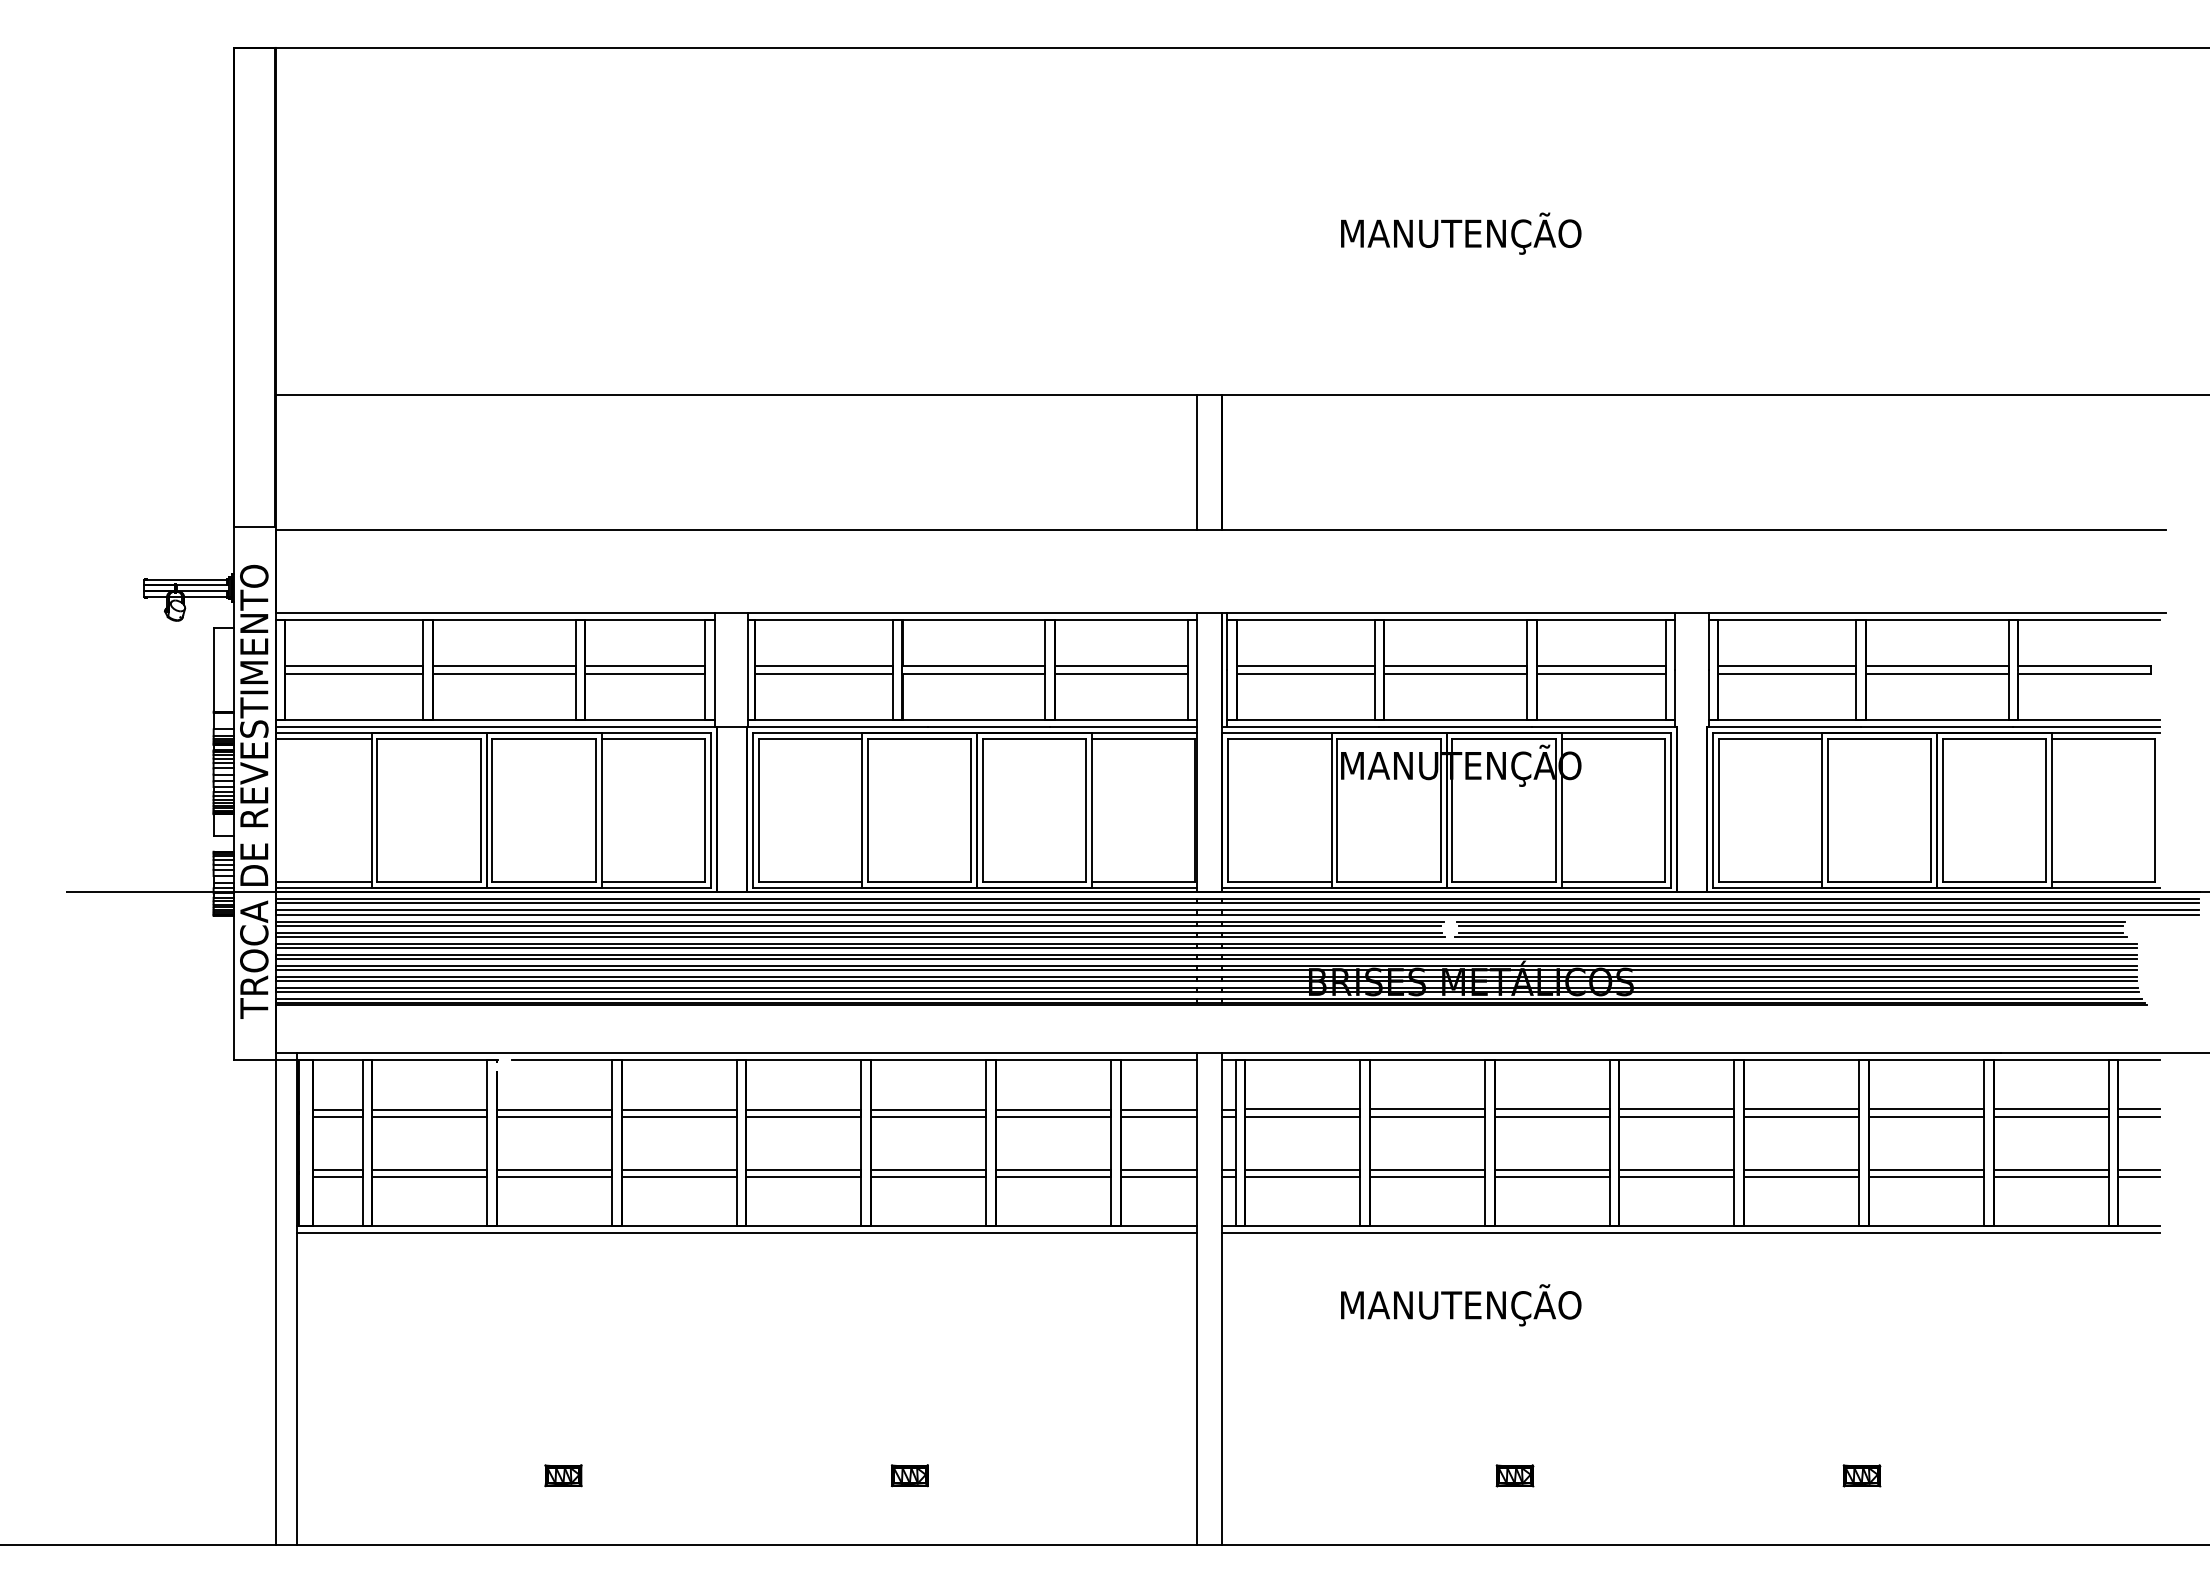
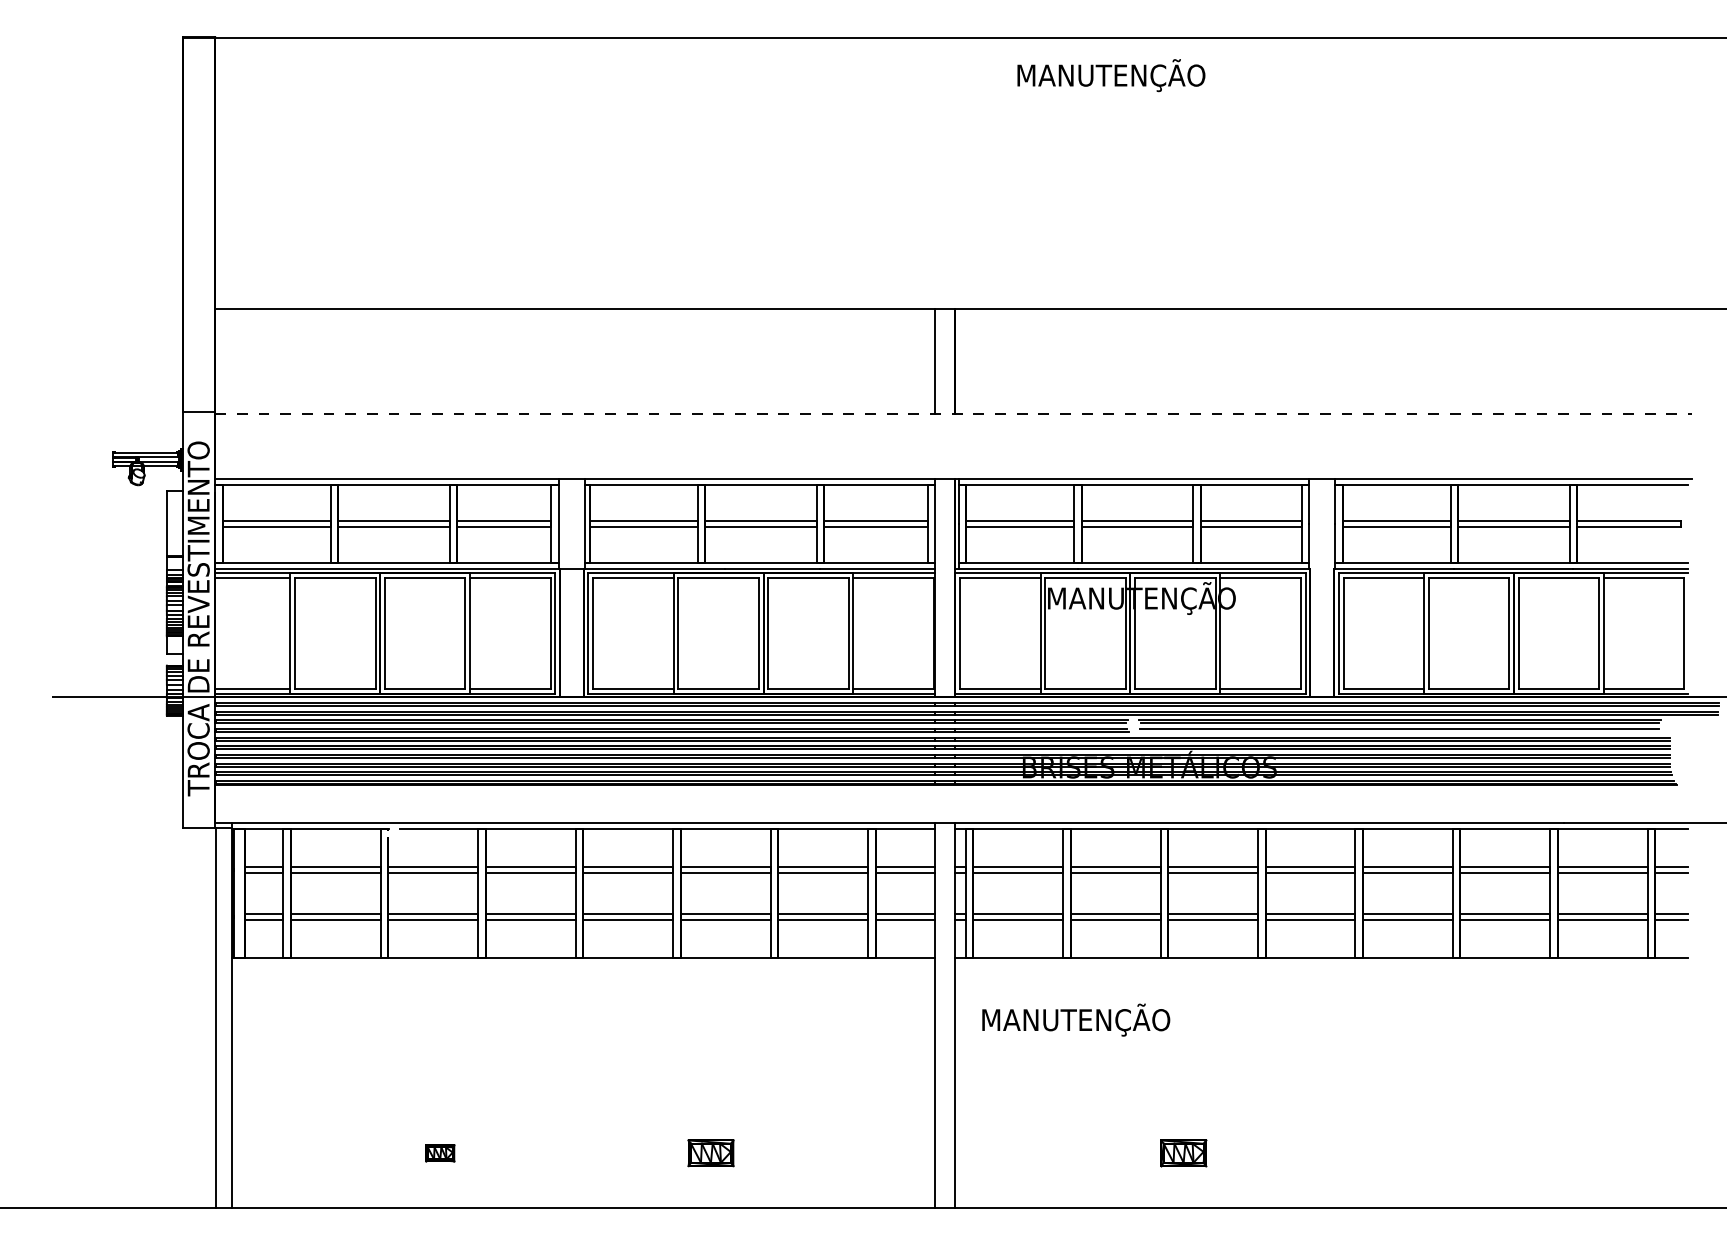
text: (1461, 233) -> (1111, 75), moved
line: (1220, 529) -> (953, 413), solid -> dashed
line: (1790, 936) -> (1399, 731), removed
line: (746, 1233) -> (583, 964), removed
line: (1690, 1233) -> (1321, 964), removed
text: (1461, 1305) -> (1076, 1020), moved
part: (909, 1475) -> (710, 1153), size x1.6
part: (1514, 1475) -> (1183, 1153), size x1.6
part: (1861, 1475) -> (1454, 1153), removed

